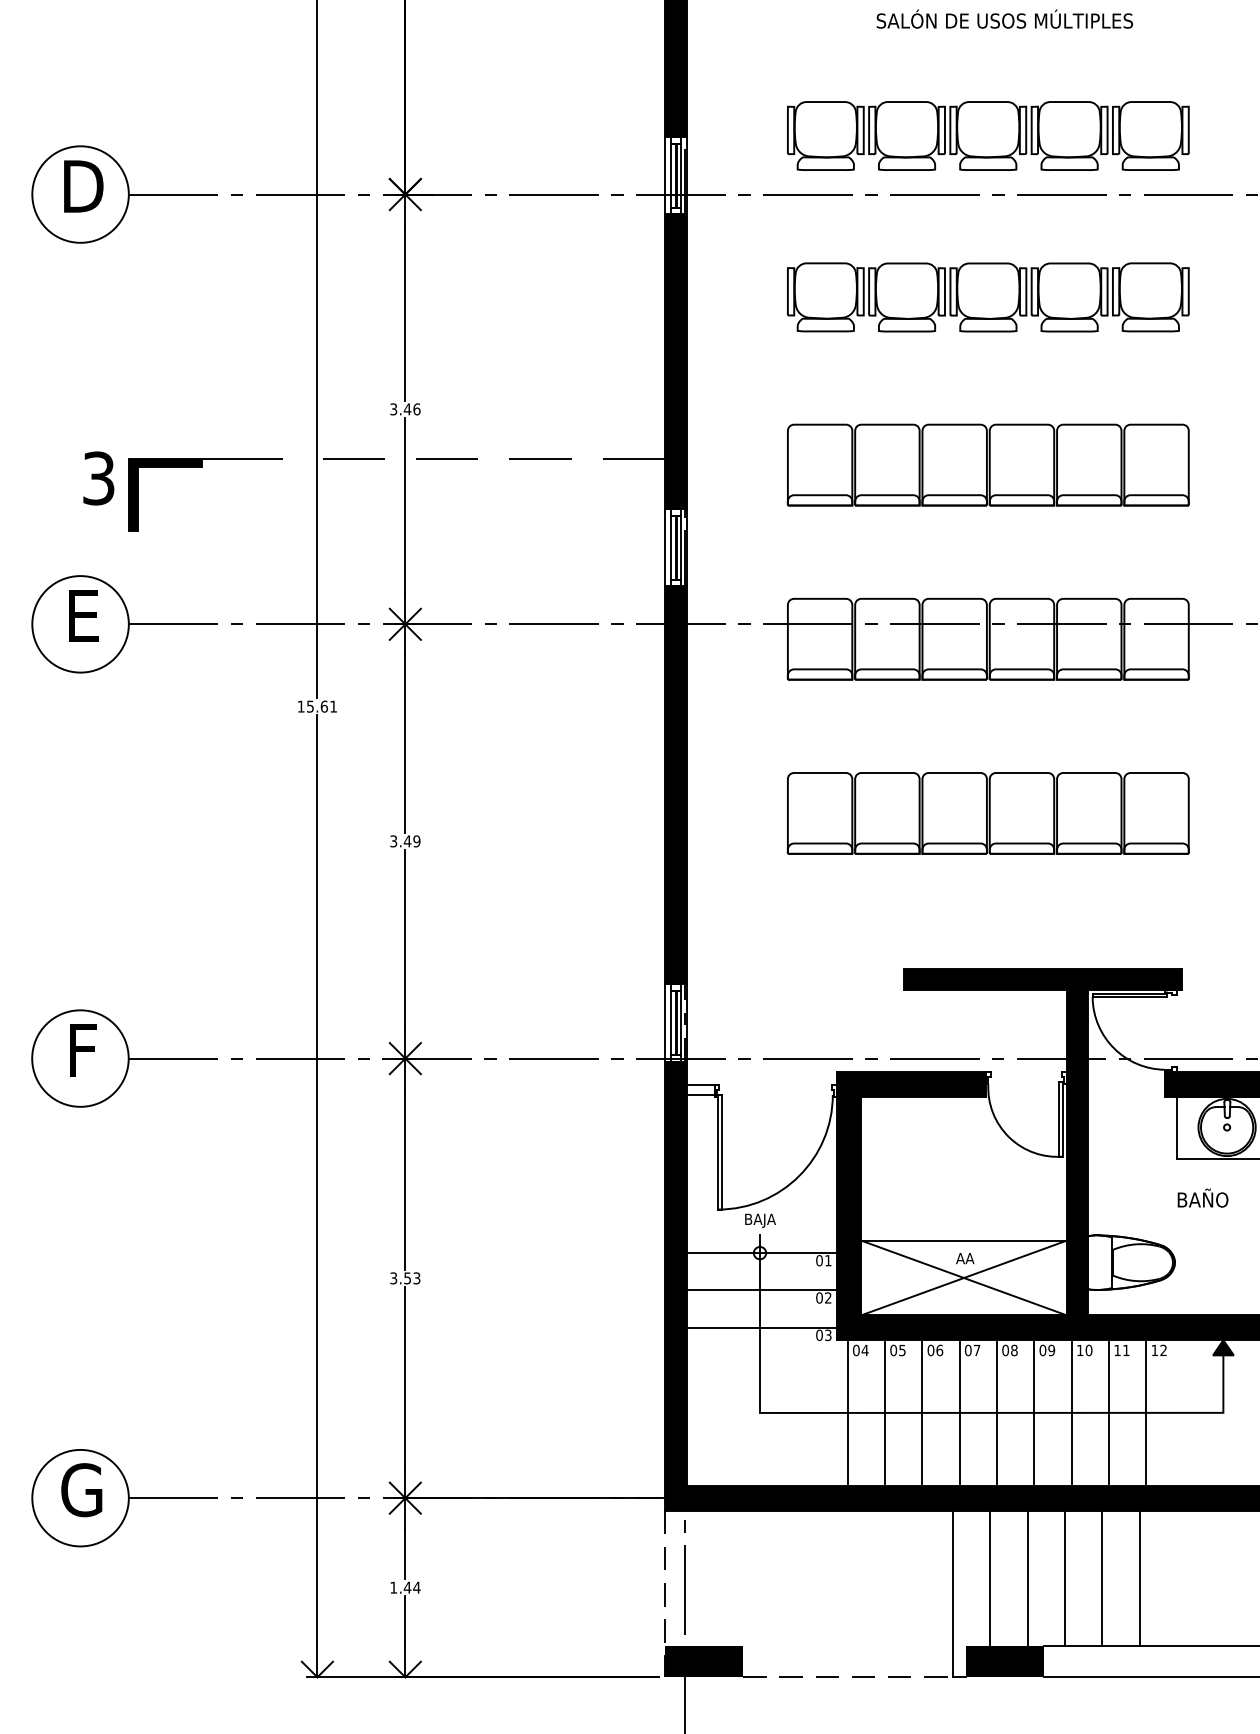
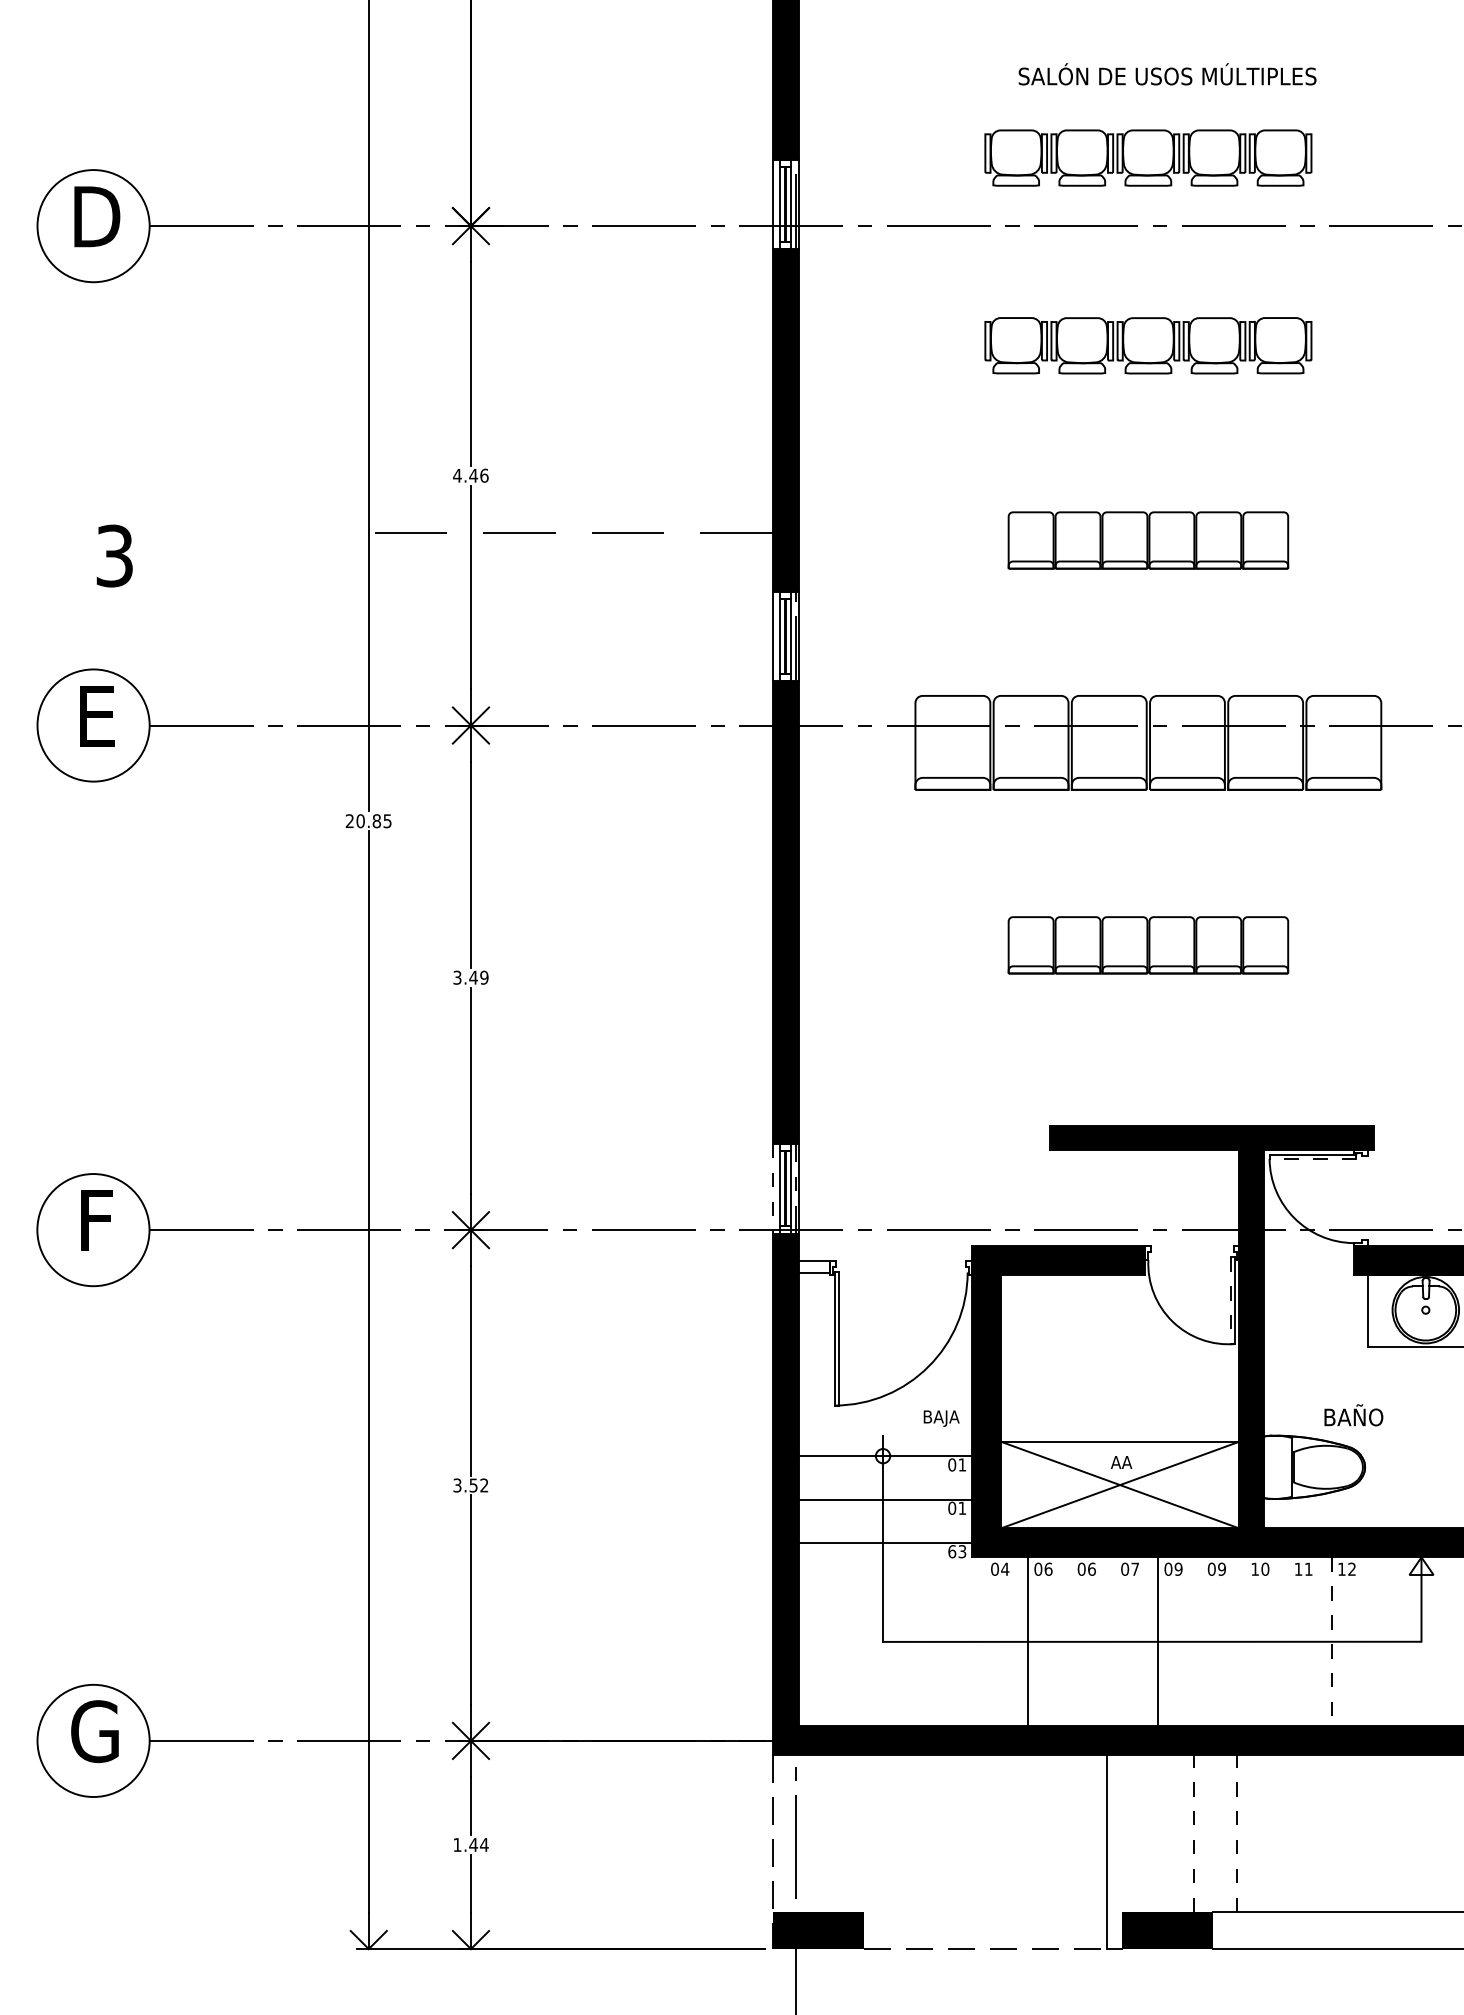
text: (1004, 19) -> (1167, 74), moved
part: (988, 135) -> (1148, 157), size x0.7
part: (988, 297) -> (1148, 345), size x0.7
text: (393, 409) -> (457, 475), 3.46 -> 4.46
part: (988, 465) -> (1148, 540), size x0.6
part: (201, 467) -> (234, 543), removed
text: (317, 706) -> (368, 821), 15.61 -> 20.85
part: (988, 813) -> (1148, 945), size x0.6
line: (1129, 997) -> (1312, 1159), solid -> dashed
line: (664, 1022) -> (772, 1188), solid -> dashed
line: (1059, 1120) -> (1230, 1301), solid -> dashed
text: (1202, 1198) -> (1353, 1415), moved
text: (760, 1220) -> (941, 1418), moved
text: (417, 1278) -> (484, 1485), 3.53 -> 3.52
text: (827, 1297) -> (961, 1507), 02 -> 01
text: (819, 1335) -> (952, 1551), 03 -> 63
fill: (1223, 1347) -> (1421, 1565), removed
text: (902, 1349) -> (1048, 1568), 05 -> 06
text: (1014, 1350) -> (1178, 1569), 08 -> 09
line: (847, 1412) -> (984, 1641), removed
line: (922, 1412) -> (1071, 1641), removed
line: (960, 1412) -> (1115, 1641), removed
line: (1034, 1412) -> (1201, 1641), removed
line: (1071, 1412) -> (1245, 1641), removed
line: (1108, 1412) -> (1288, 1641), removed
line: (1145, 1412) -> (1331, 1641), solid -> dashed
line: (990, 1577) -> (1150, 1833), removed
line: (1027, 1577) -> (1193, 1833), solid -> dashed
line: (1065, 1577) -> (1237, 1833), solid -> dashed
line: (1102, 1577) -> (1280, 1833), removed
line: (1139, 1577) -> (1324, 1833), removed

